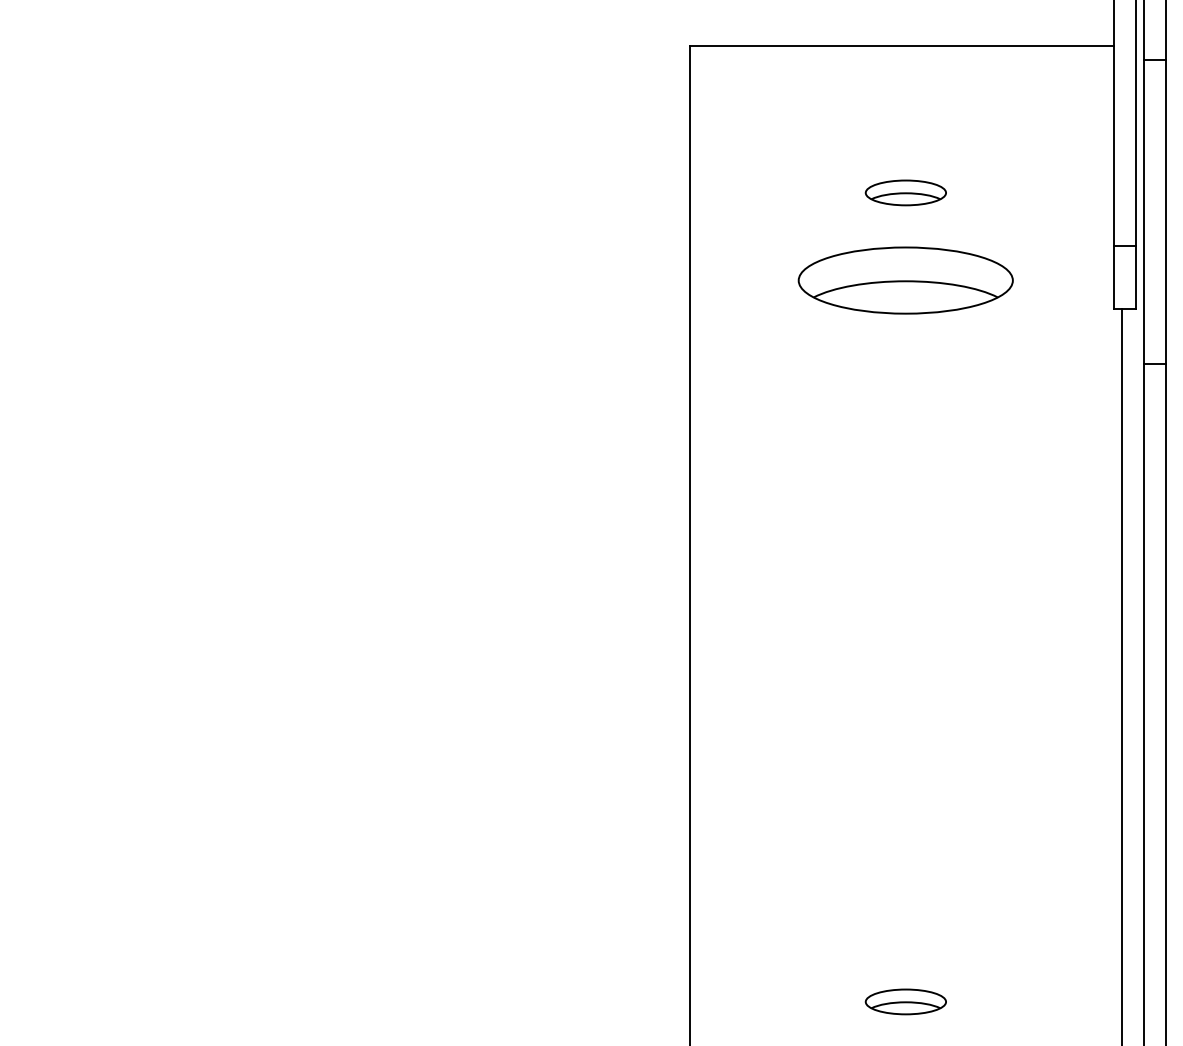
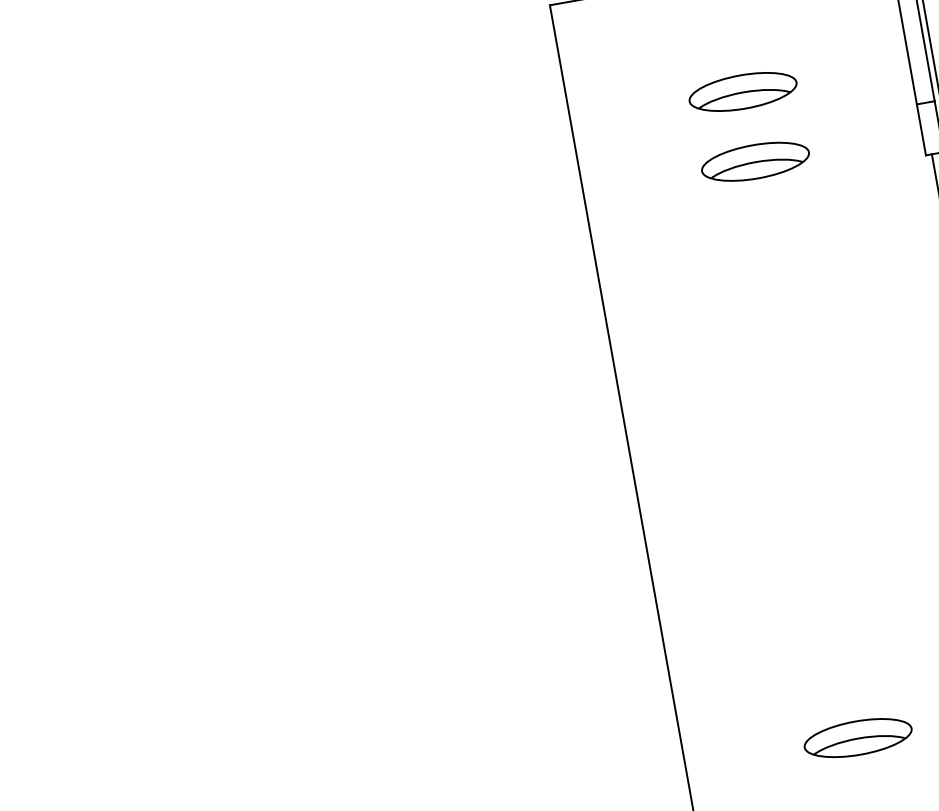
part: (905, 192) -> (742, 91), size x1.67
part: (905, 279) -> (755, 161), size x0.62
part: (905, 1001) -> (857, 737), size x1.67

